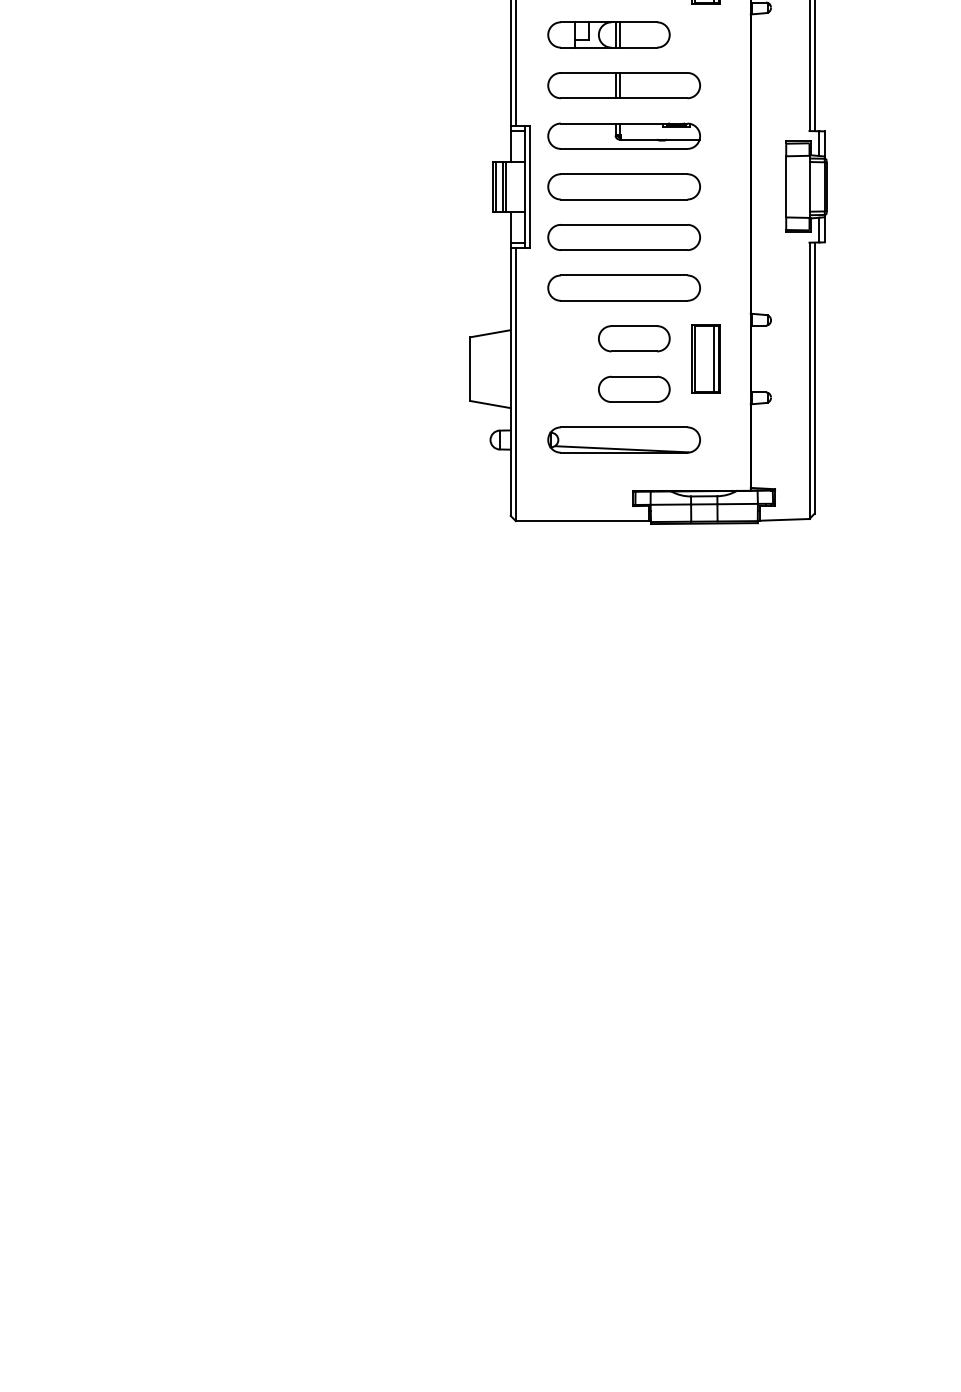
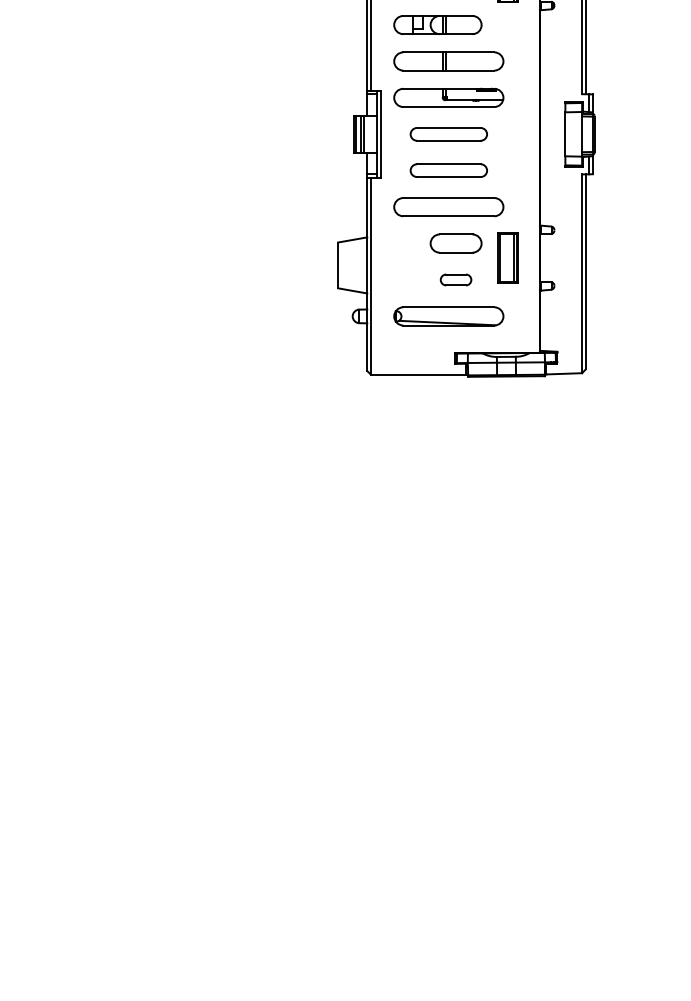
part: (623, 187) -> (448, 134), size x0.7
part: (623, 237) -> (448, 170), size x0.7
part: (633, 388) -> (455, 279), size x0.6

